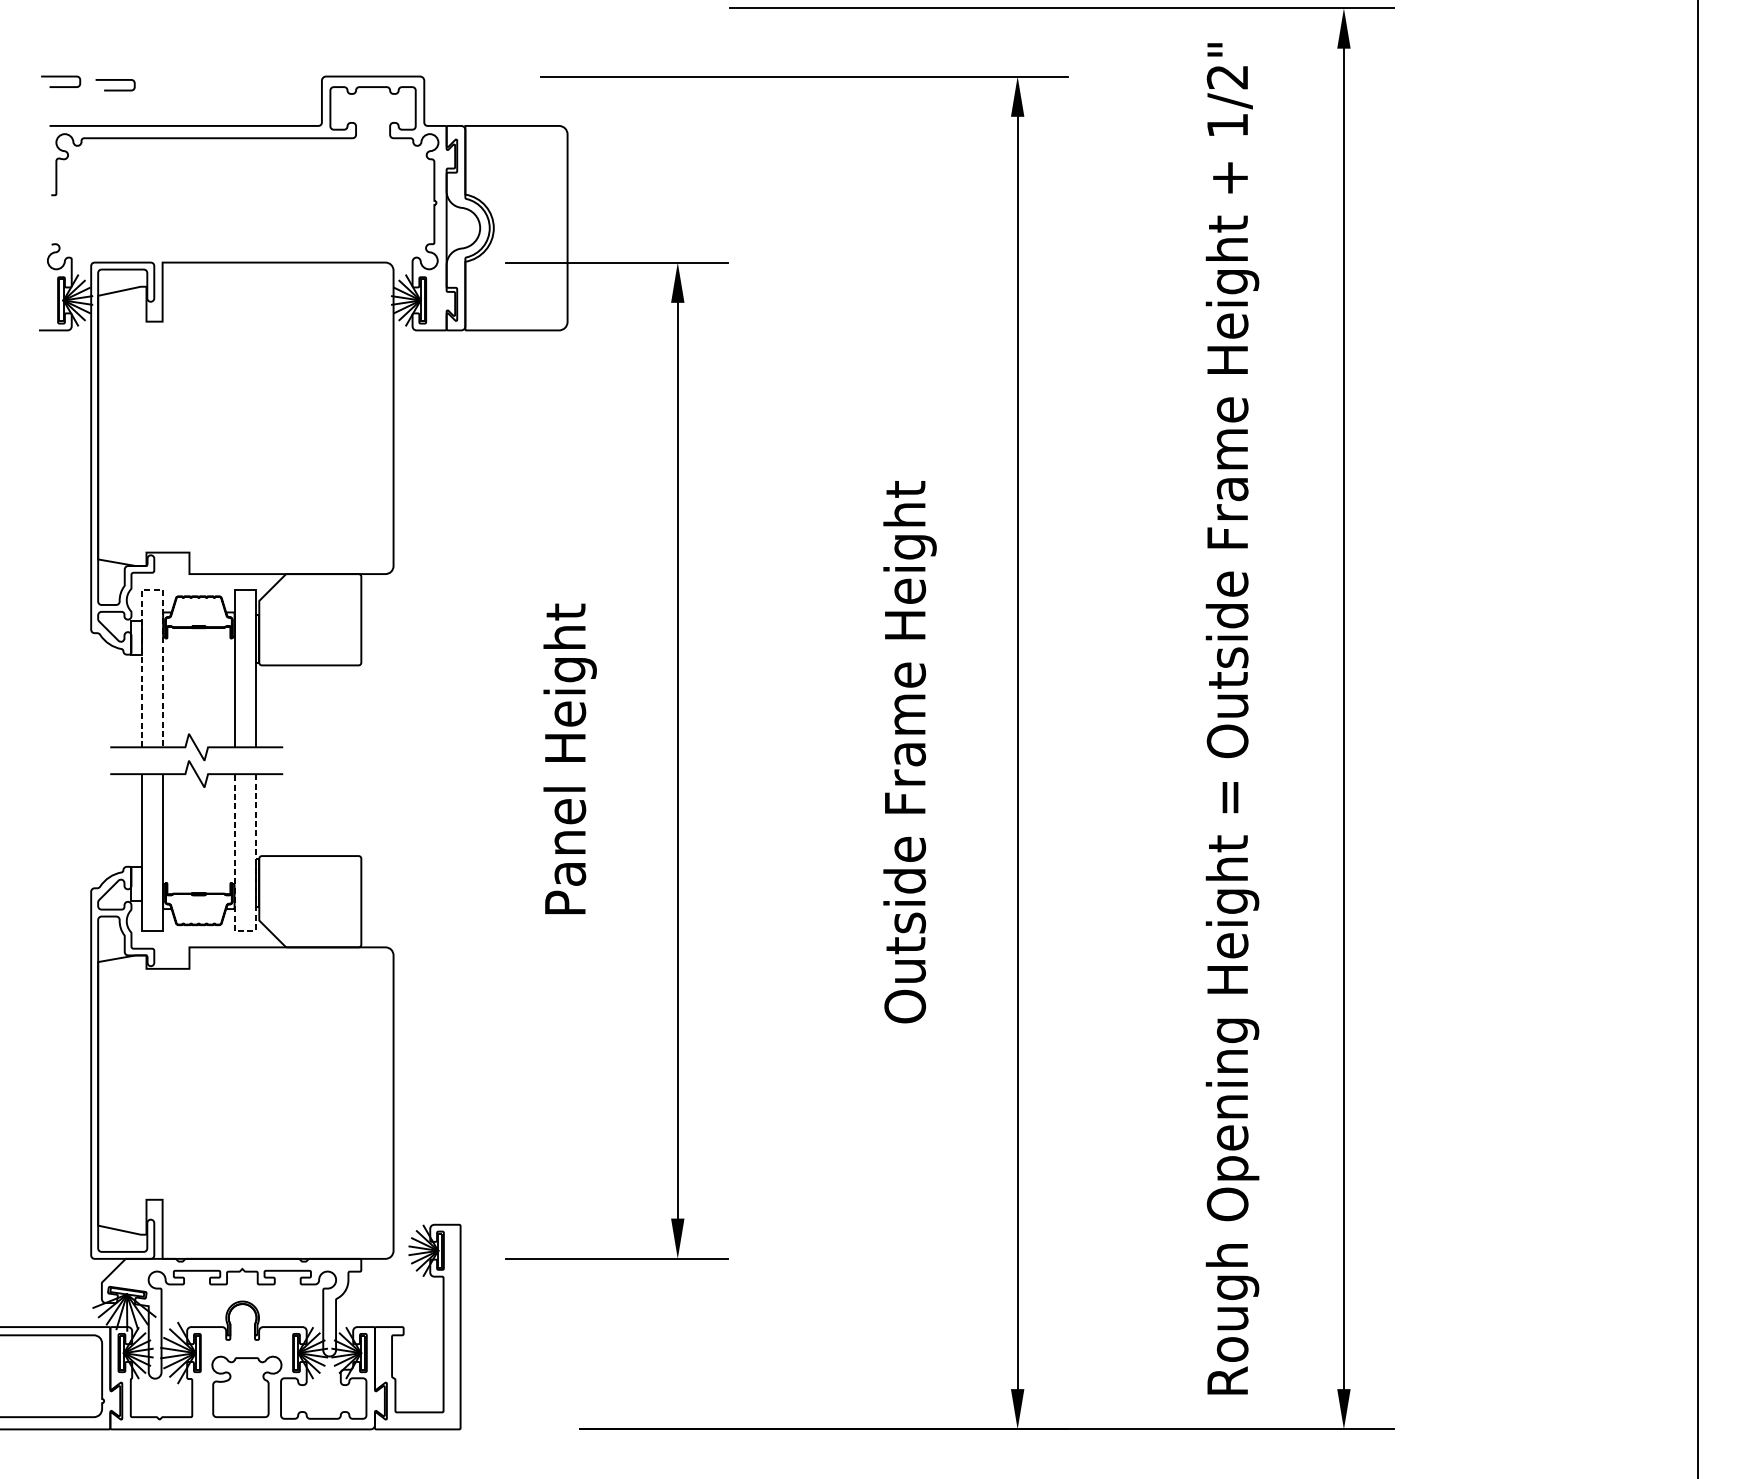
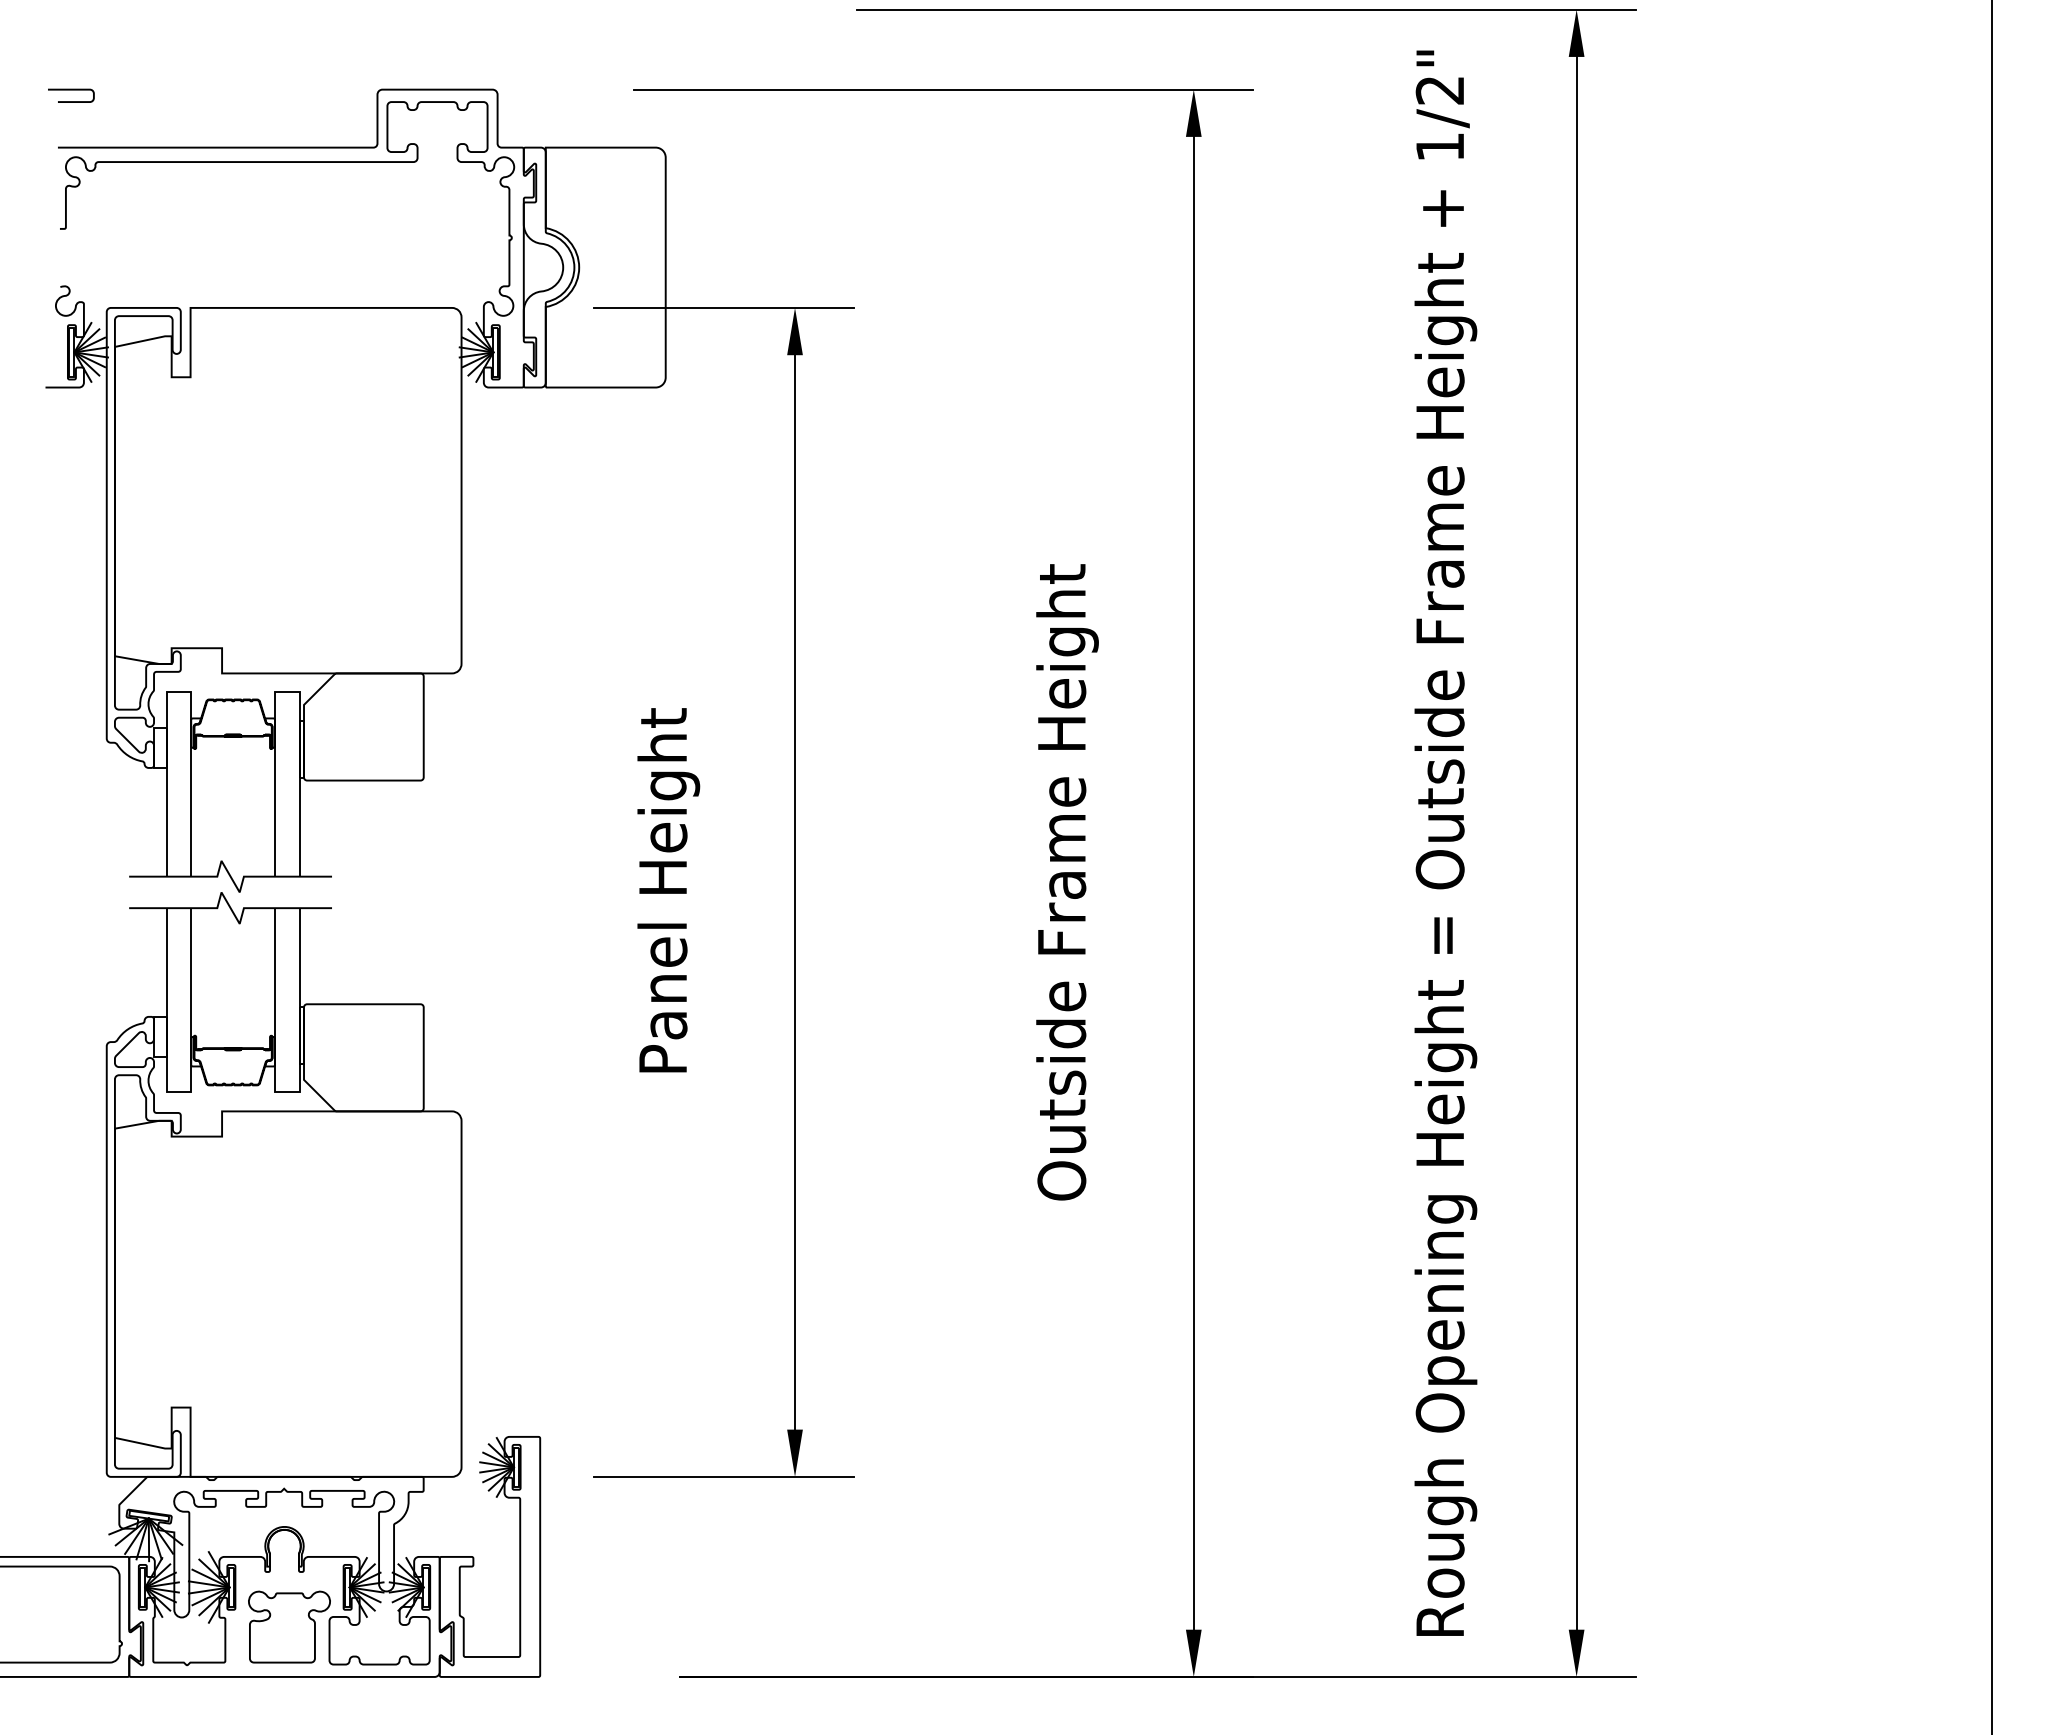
curve: (115, 80) -> (135, 94), removed
line: (153, 590) -> (179, 692), dashed -> solid
line: (244, 931) -> (286, 1092), dashed -> solid

